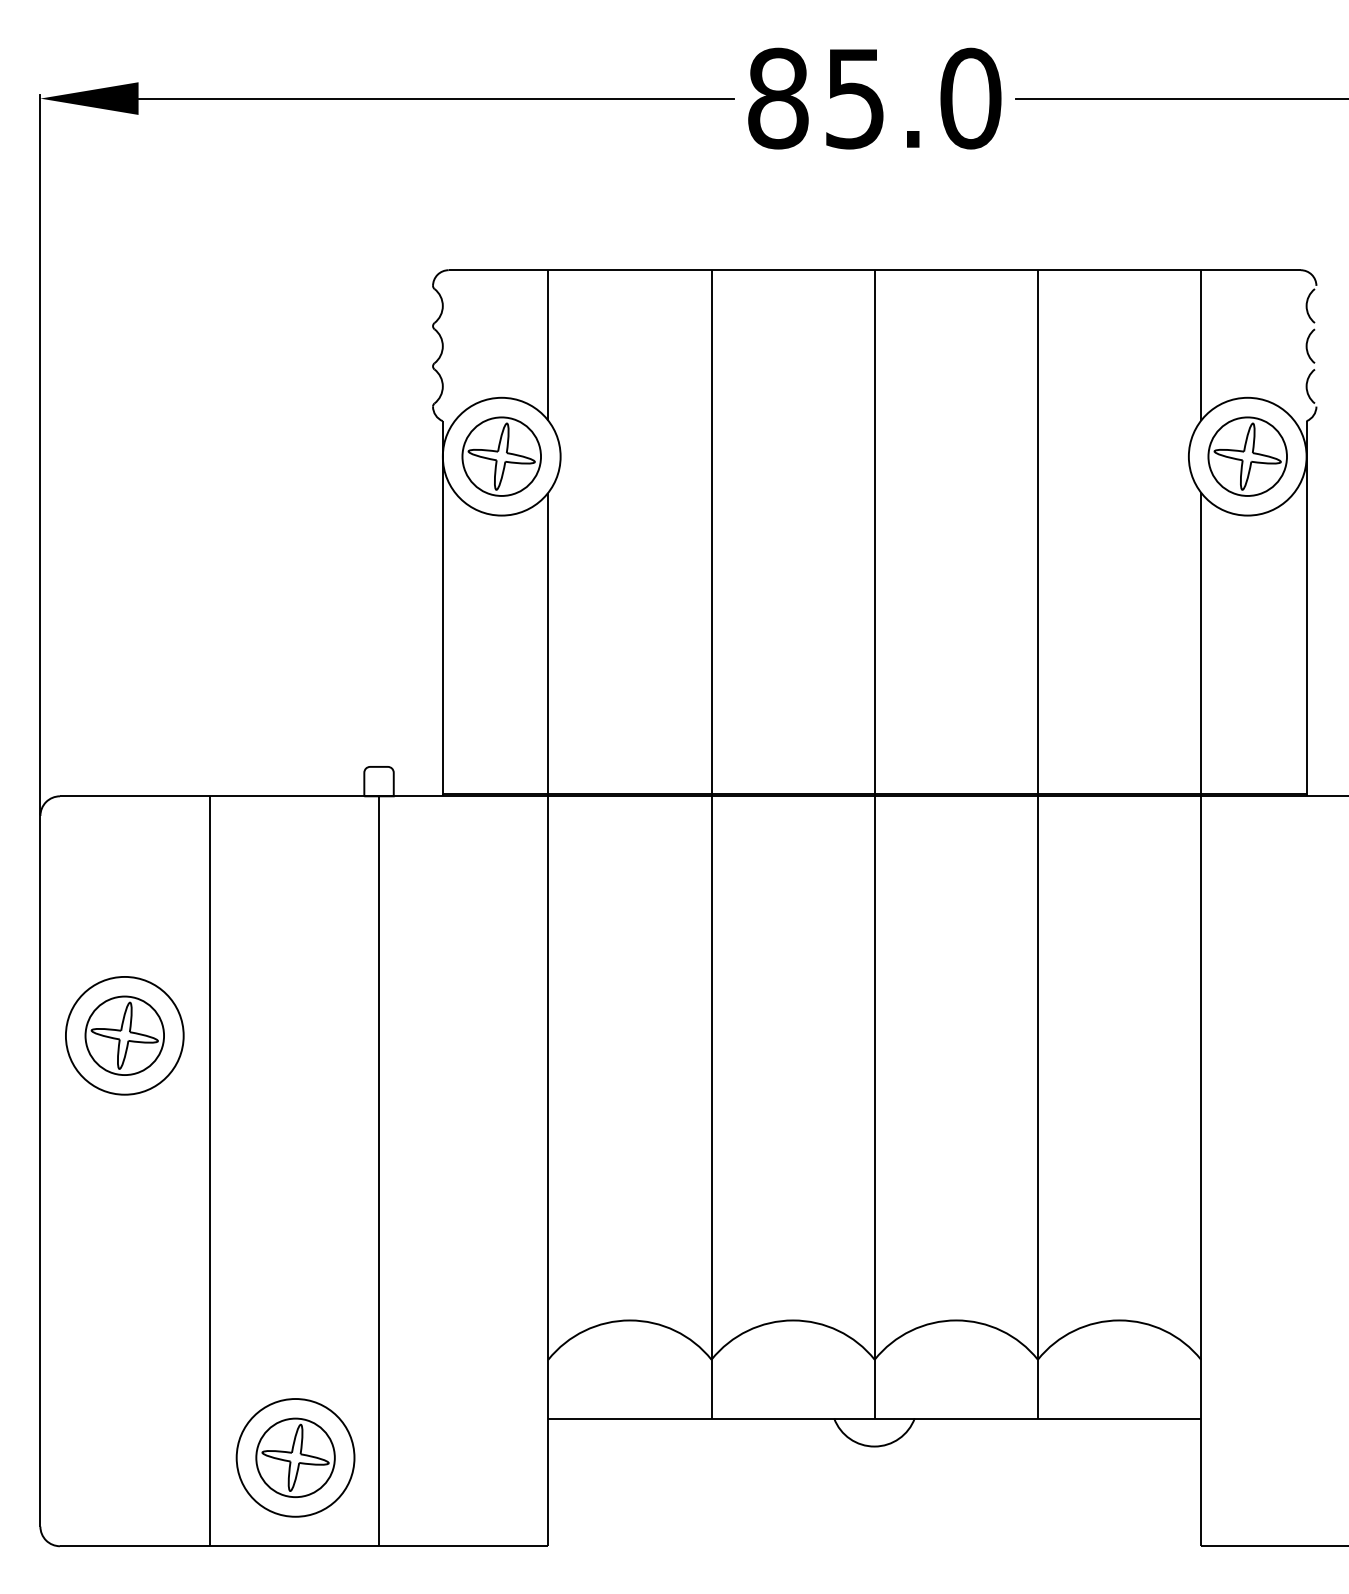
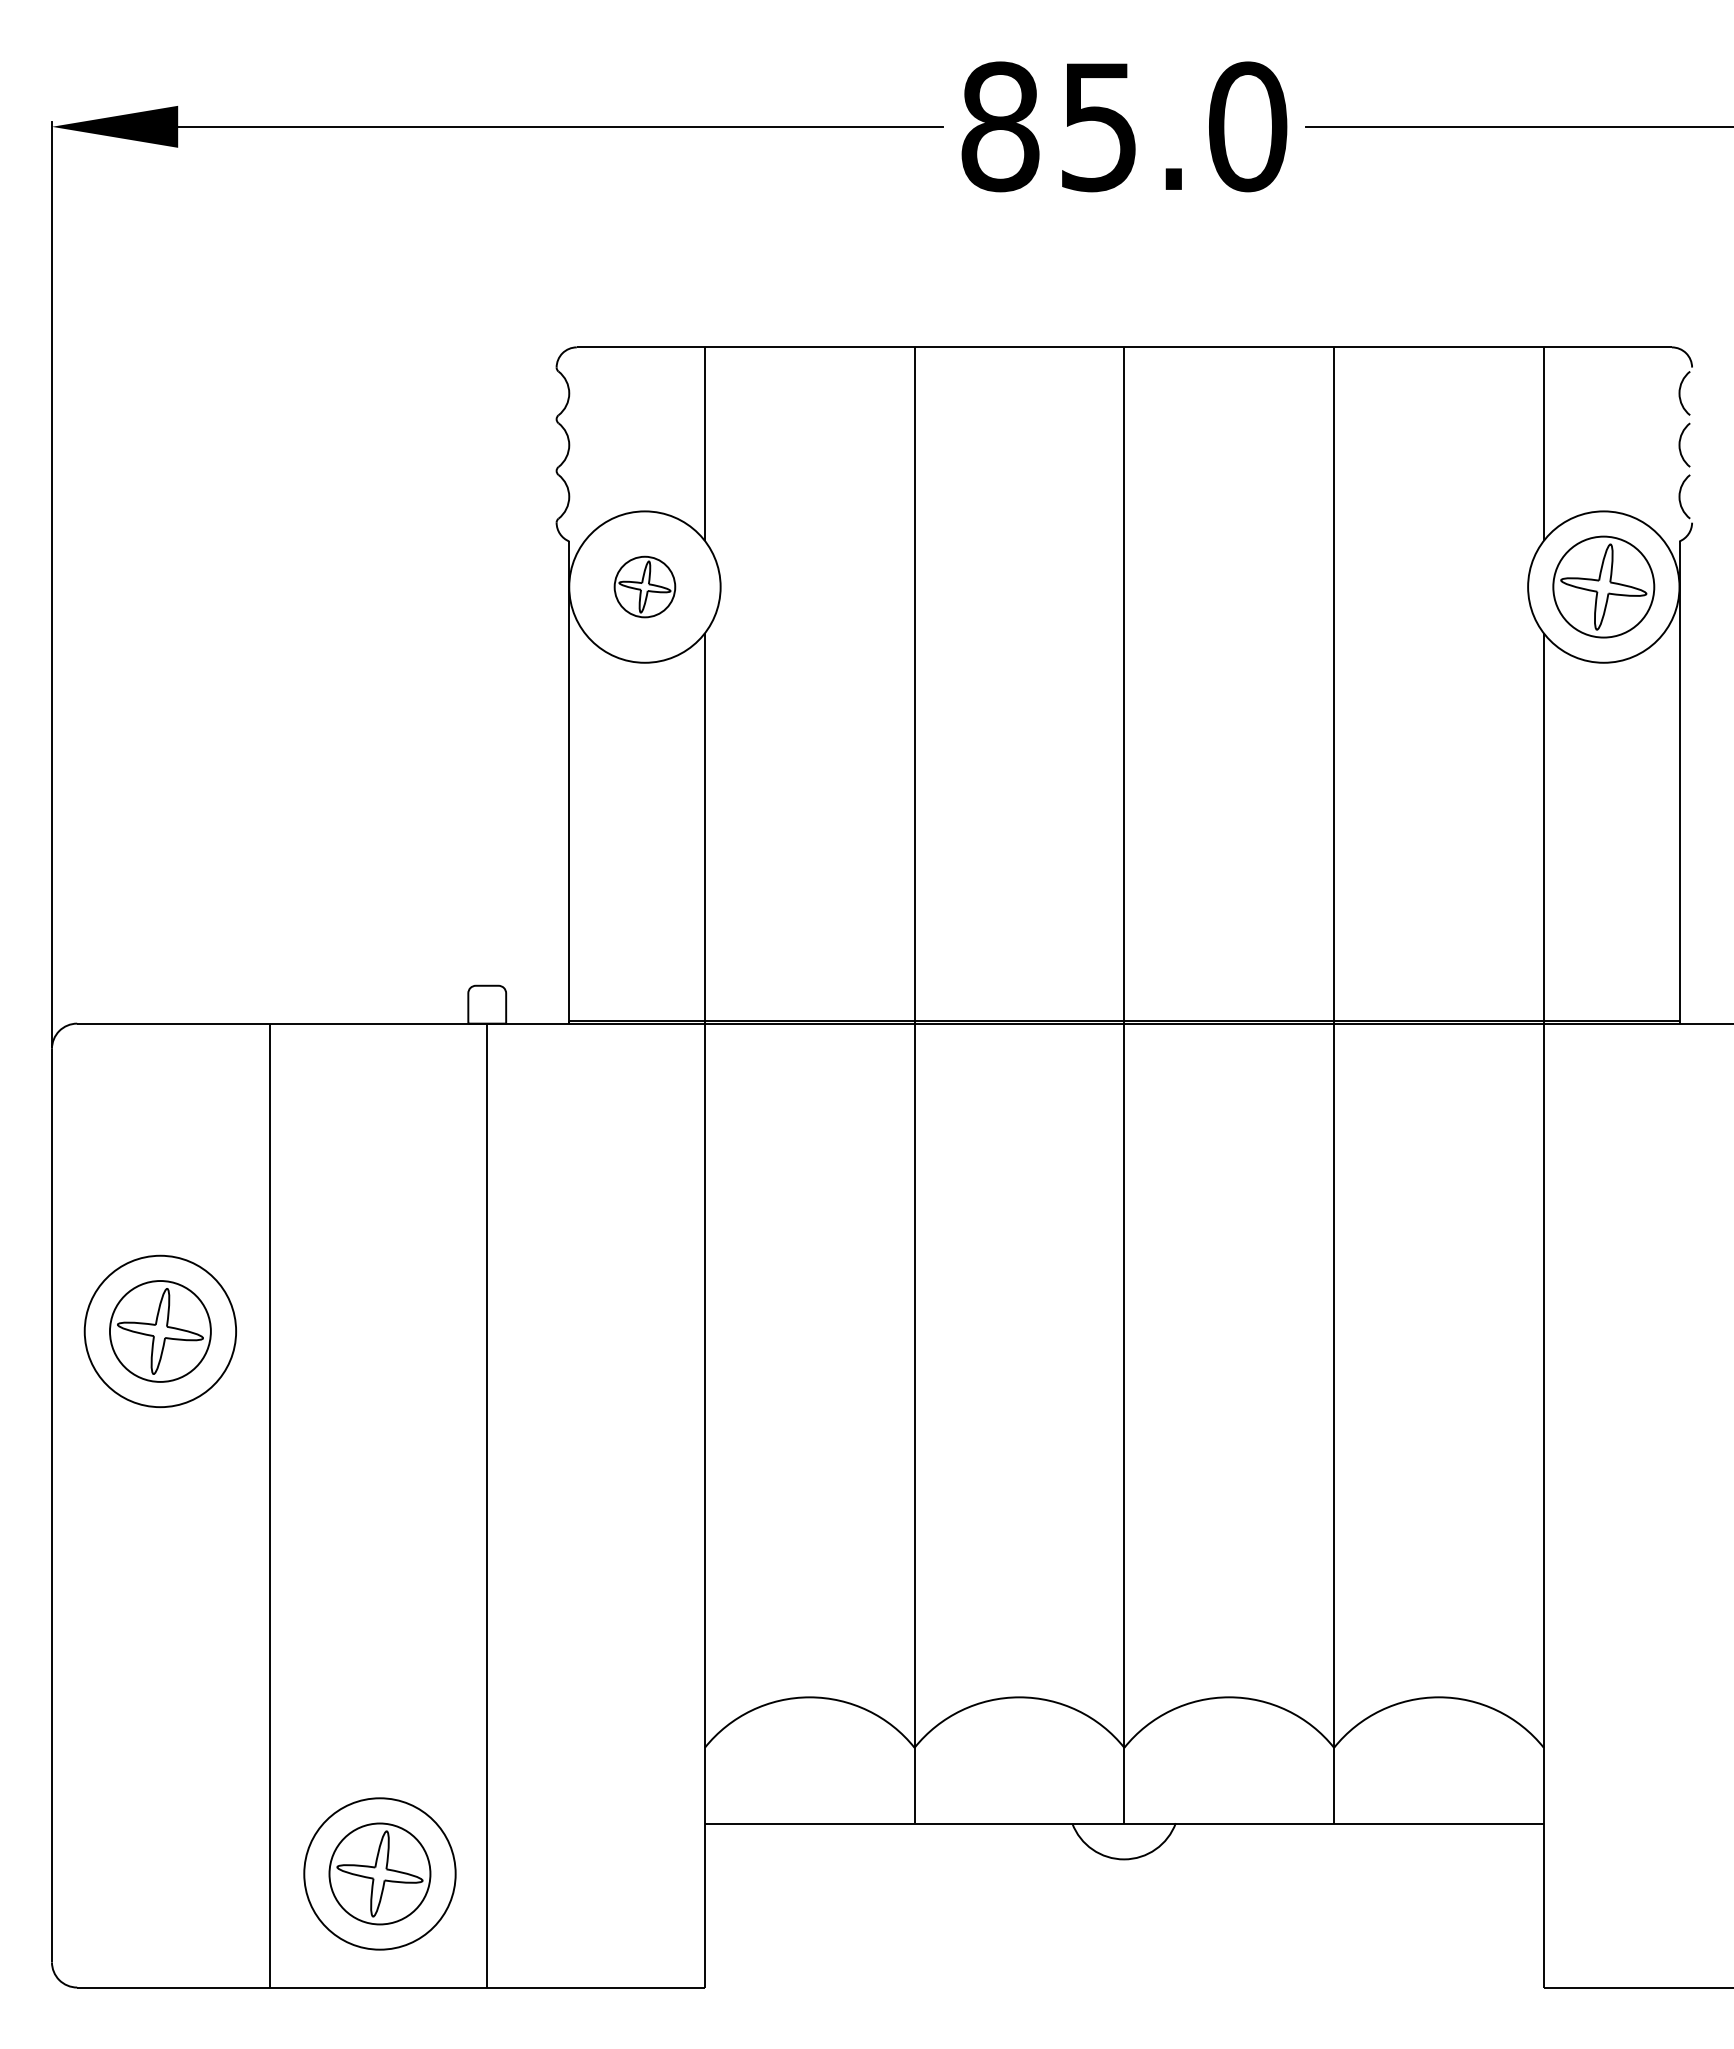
part: (501, 456) -> (644, 586), size x0.6

